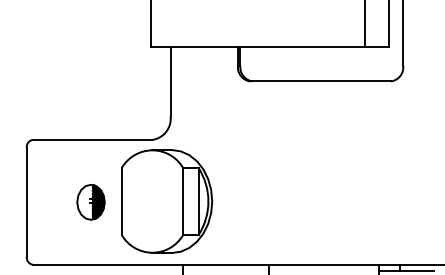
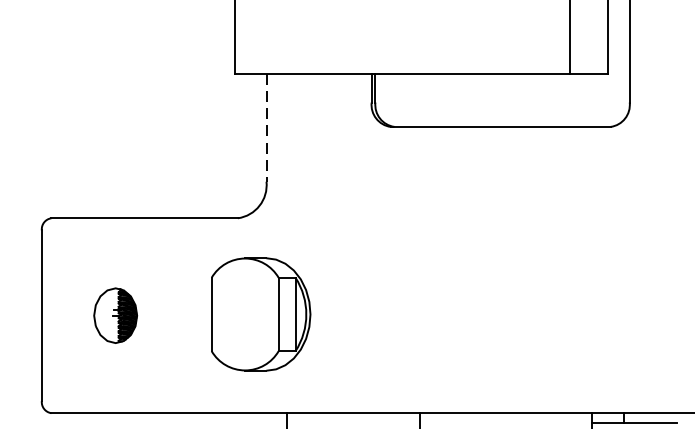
line: (170, 82) -> (266, 128), solid -> dashed
part: (167, 201) -> (261, 314), size x0.7
part: (90, 202) -> (114, 316), moved

